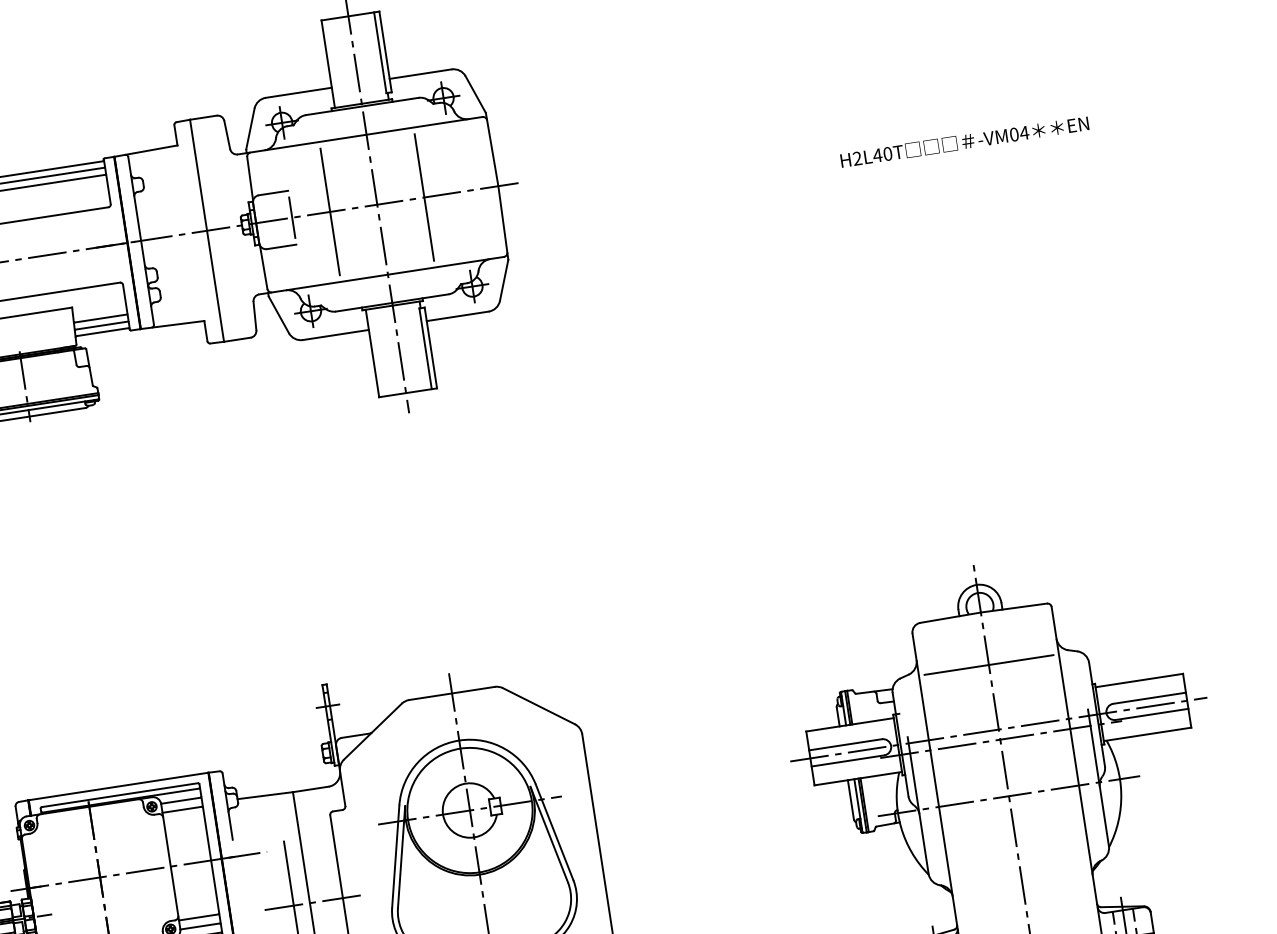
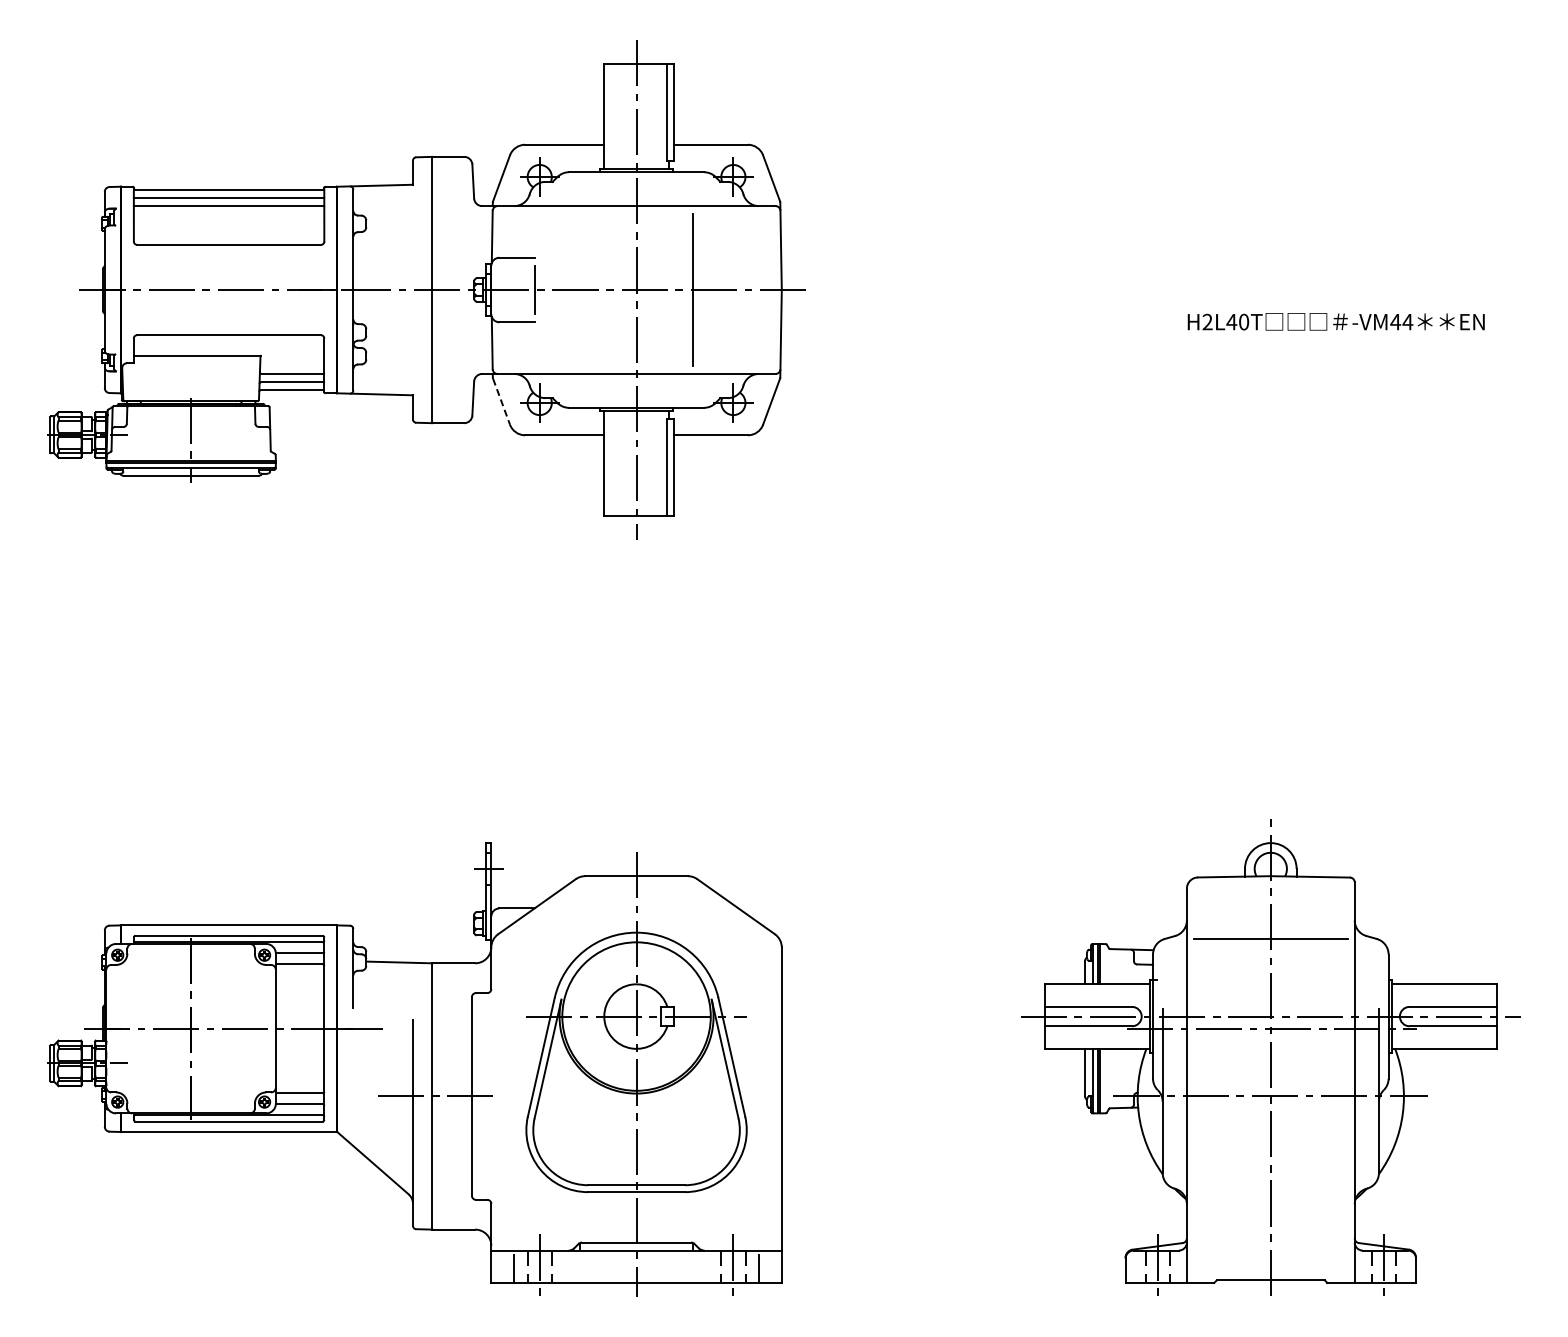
text: (1014, 134) -> (1395, 321), -VM04 -> -VM44
line: (330, 211) -> (580, 289), removed
line: (279, 315) -> (501, 402), solid -> dashed

